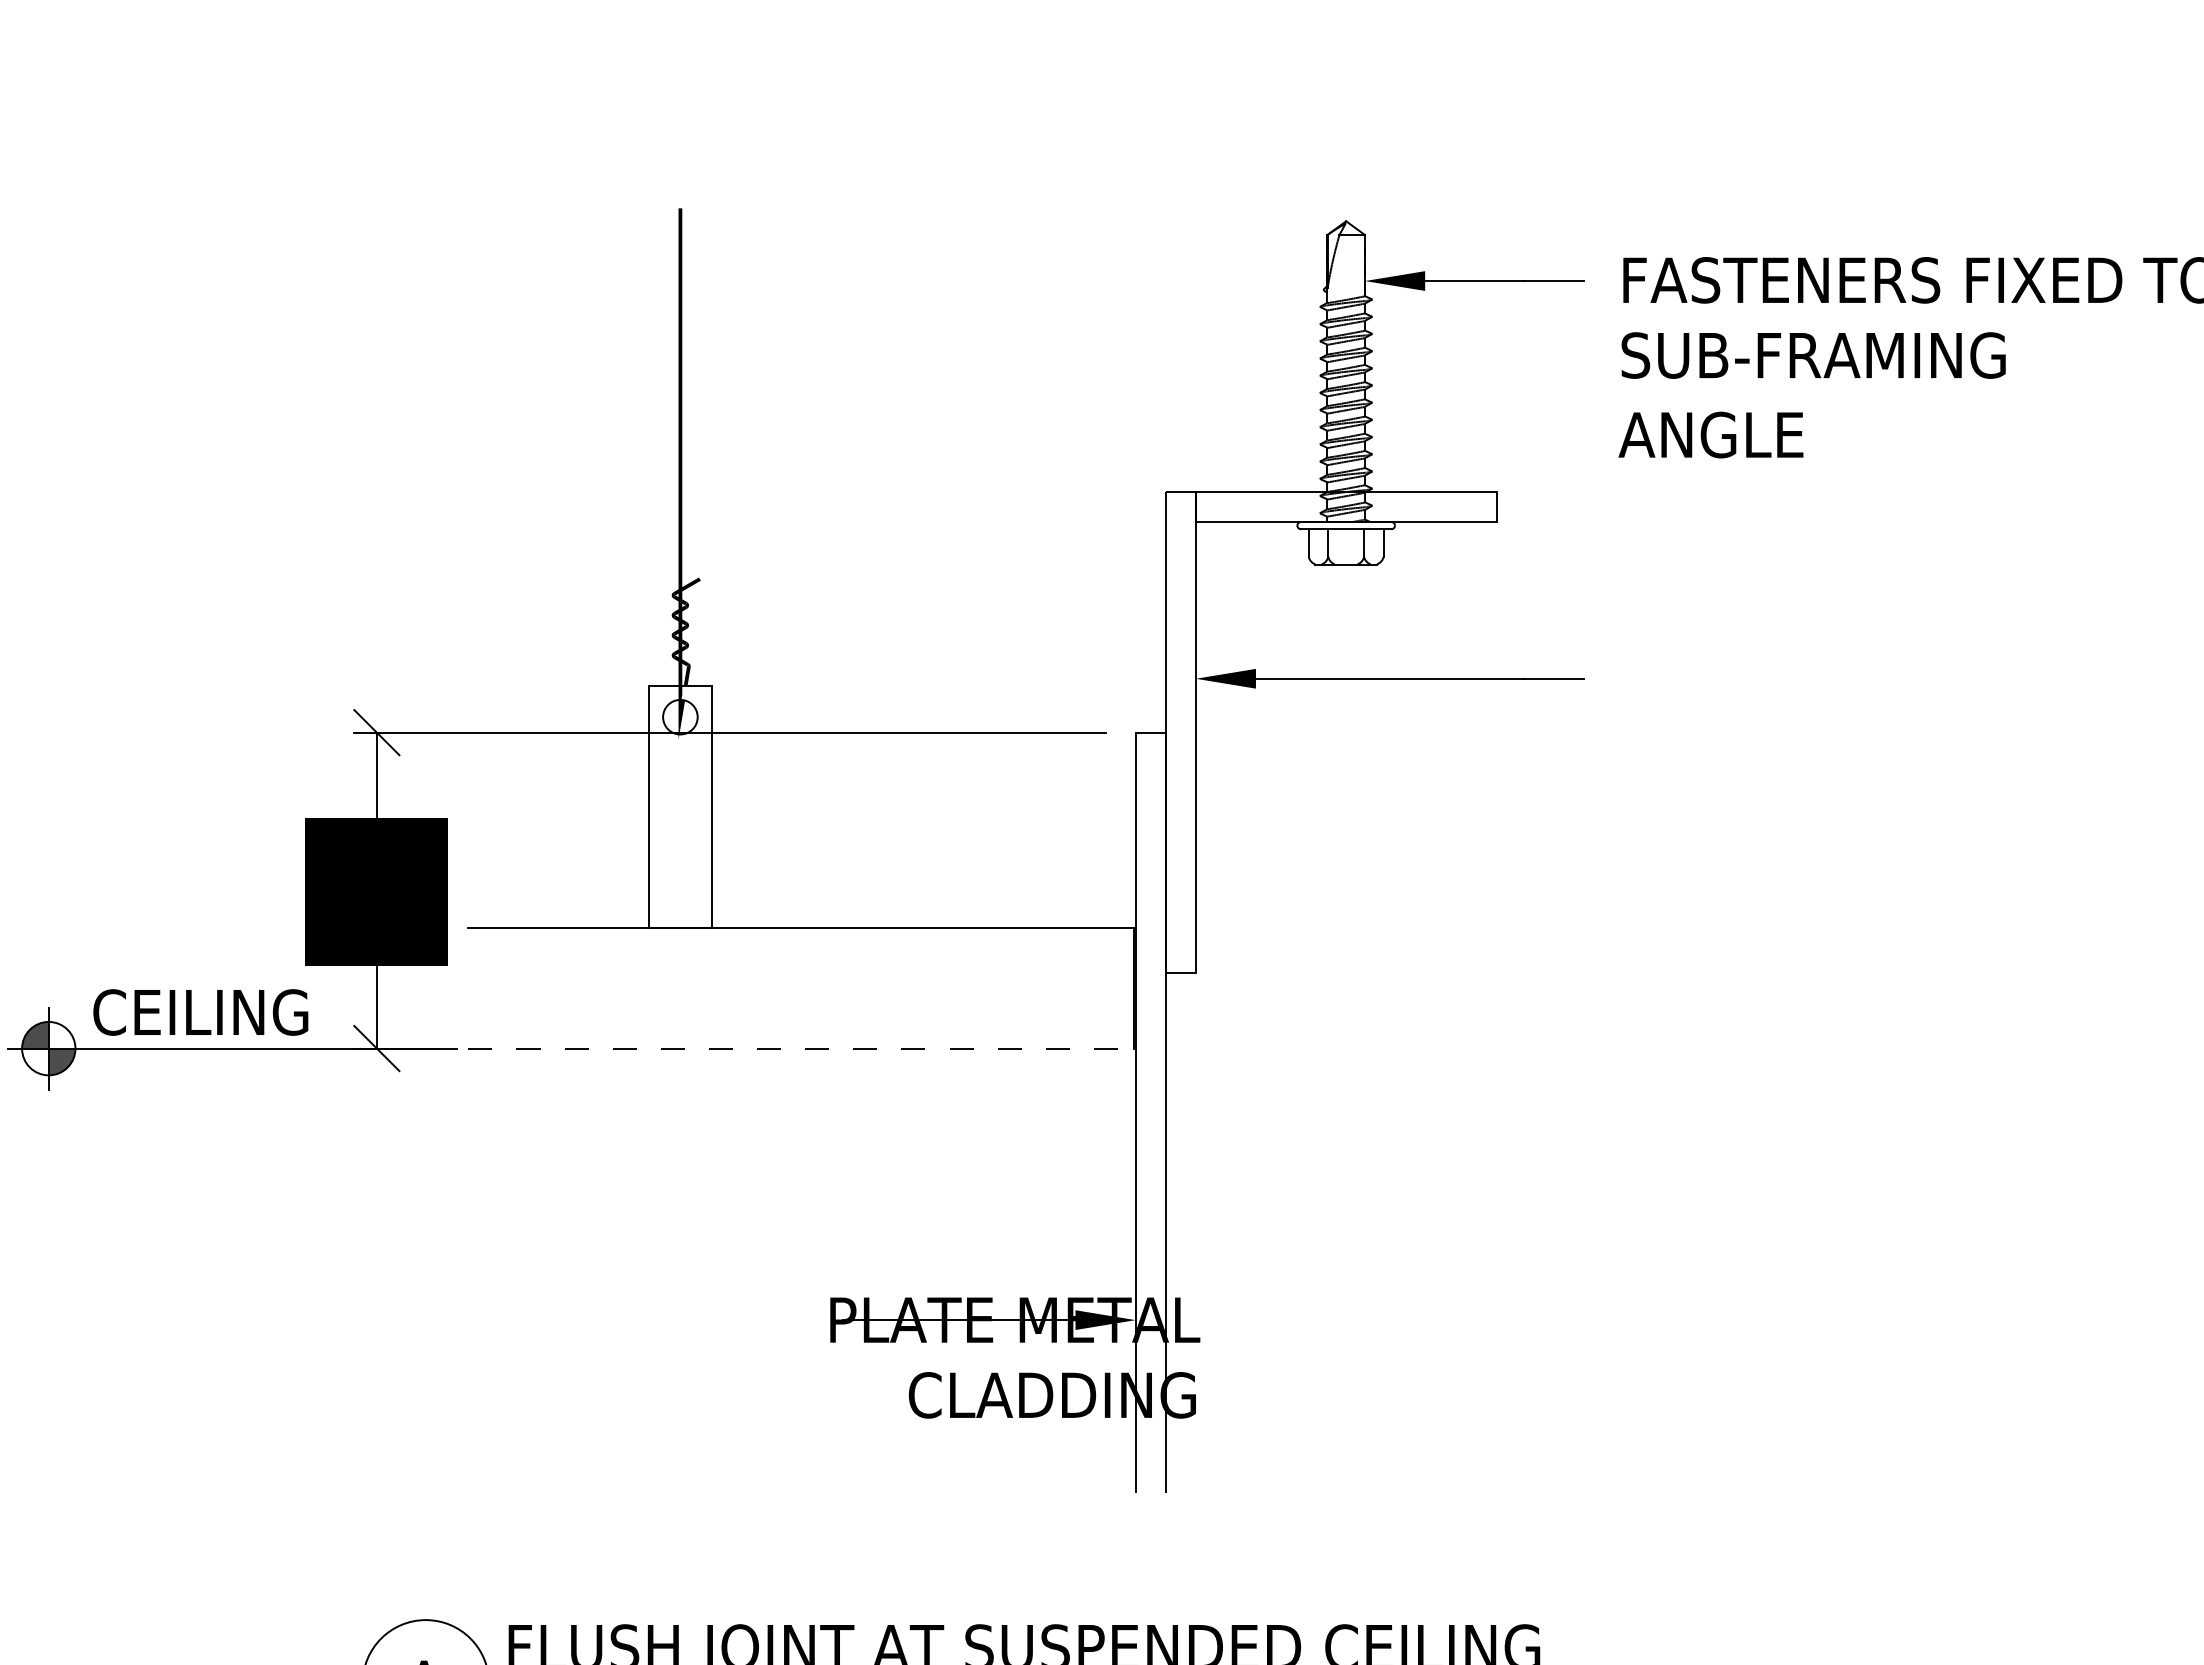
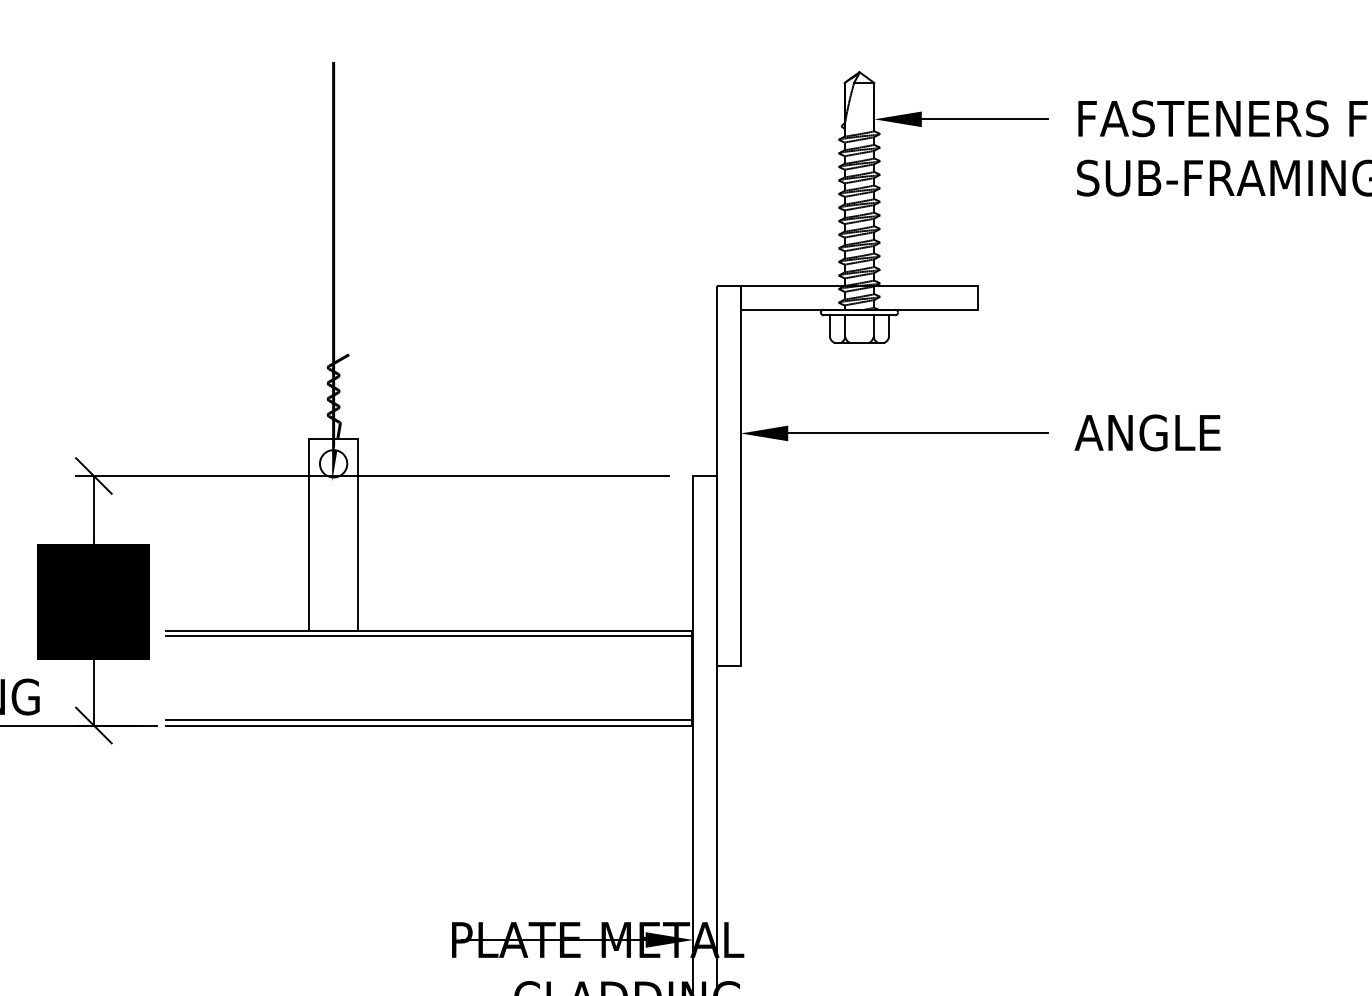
text: (1710, 434) -> (1147, 432), moved
line: (801, 935) -> (429, 636), added
line: (801, 1041) -> (429, 719), added
line: (801, 1048) -> (429, 725), dashed -> solid

